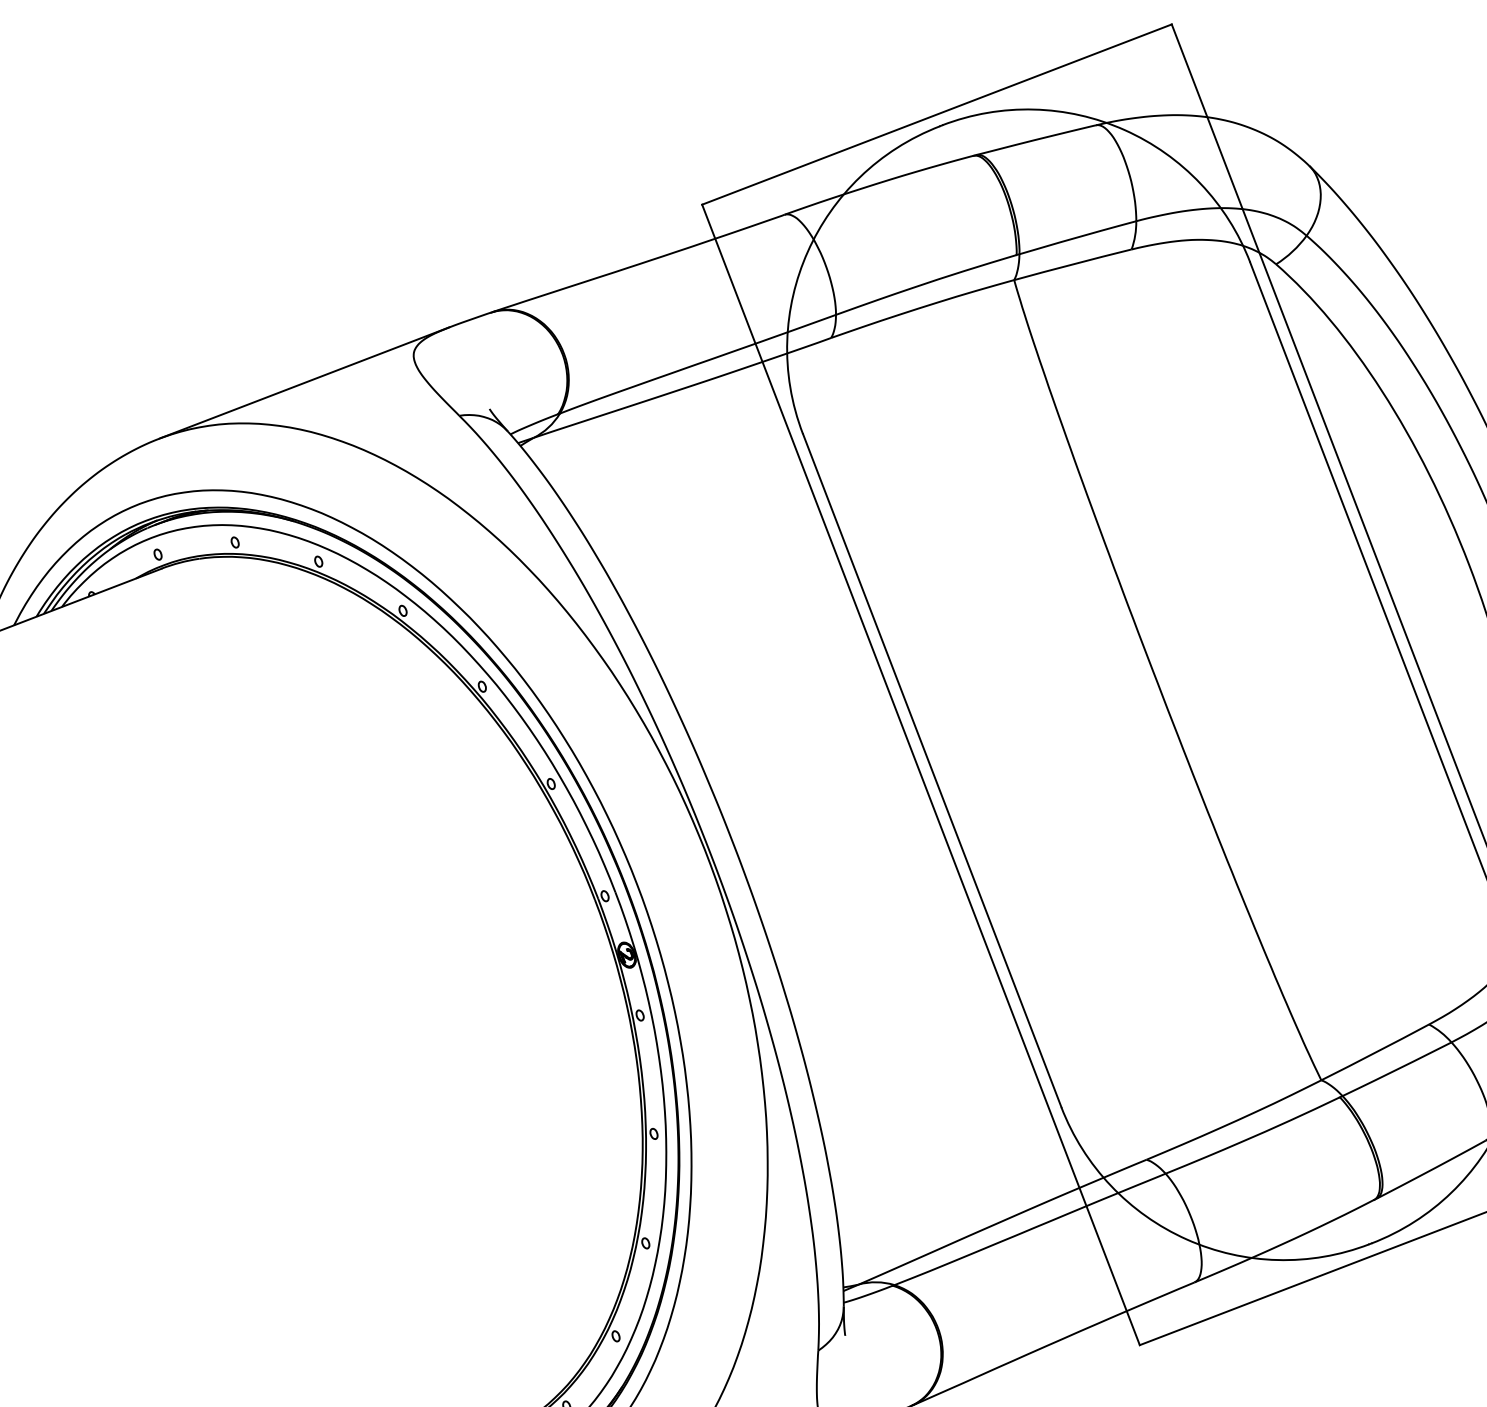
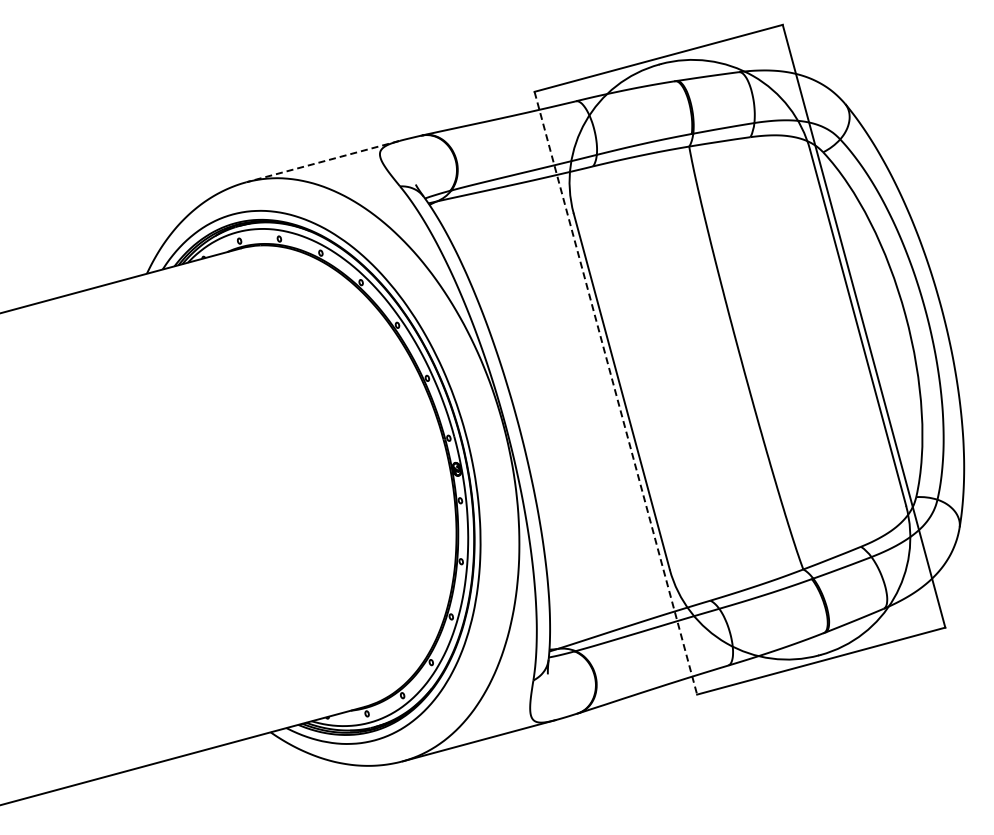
line: (303, 382) -> (322, 161), solid -> dashed
line: (920, 775) -> (615, 393), solid -> dashed

